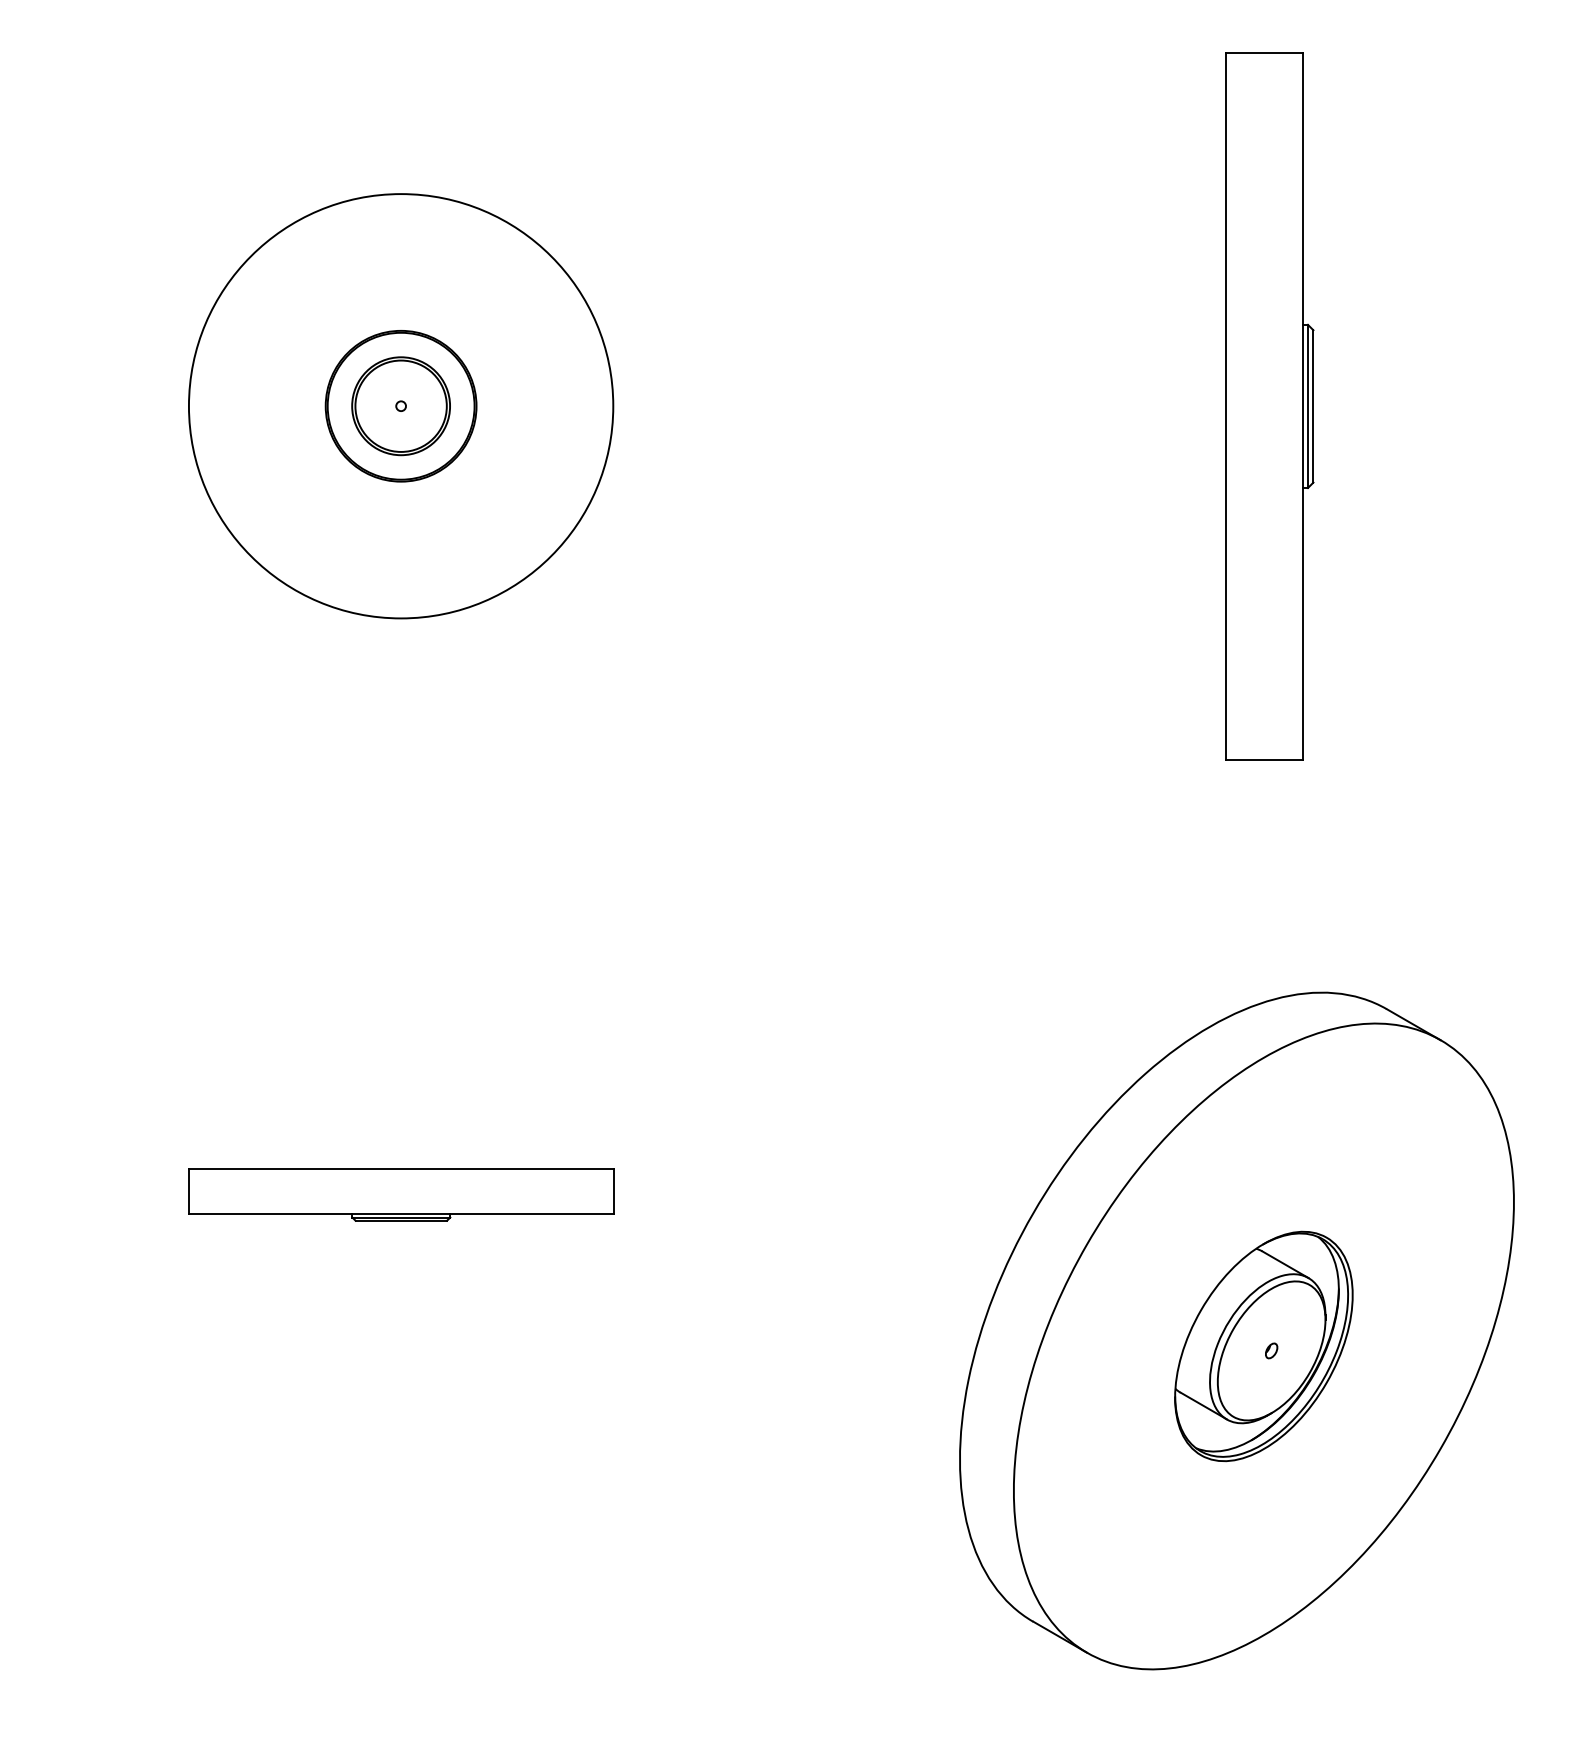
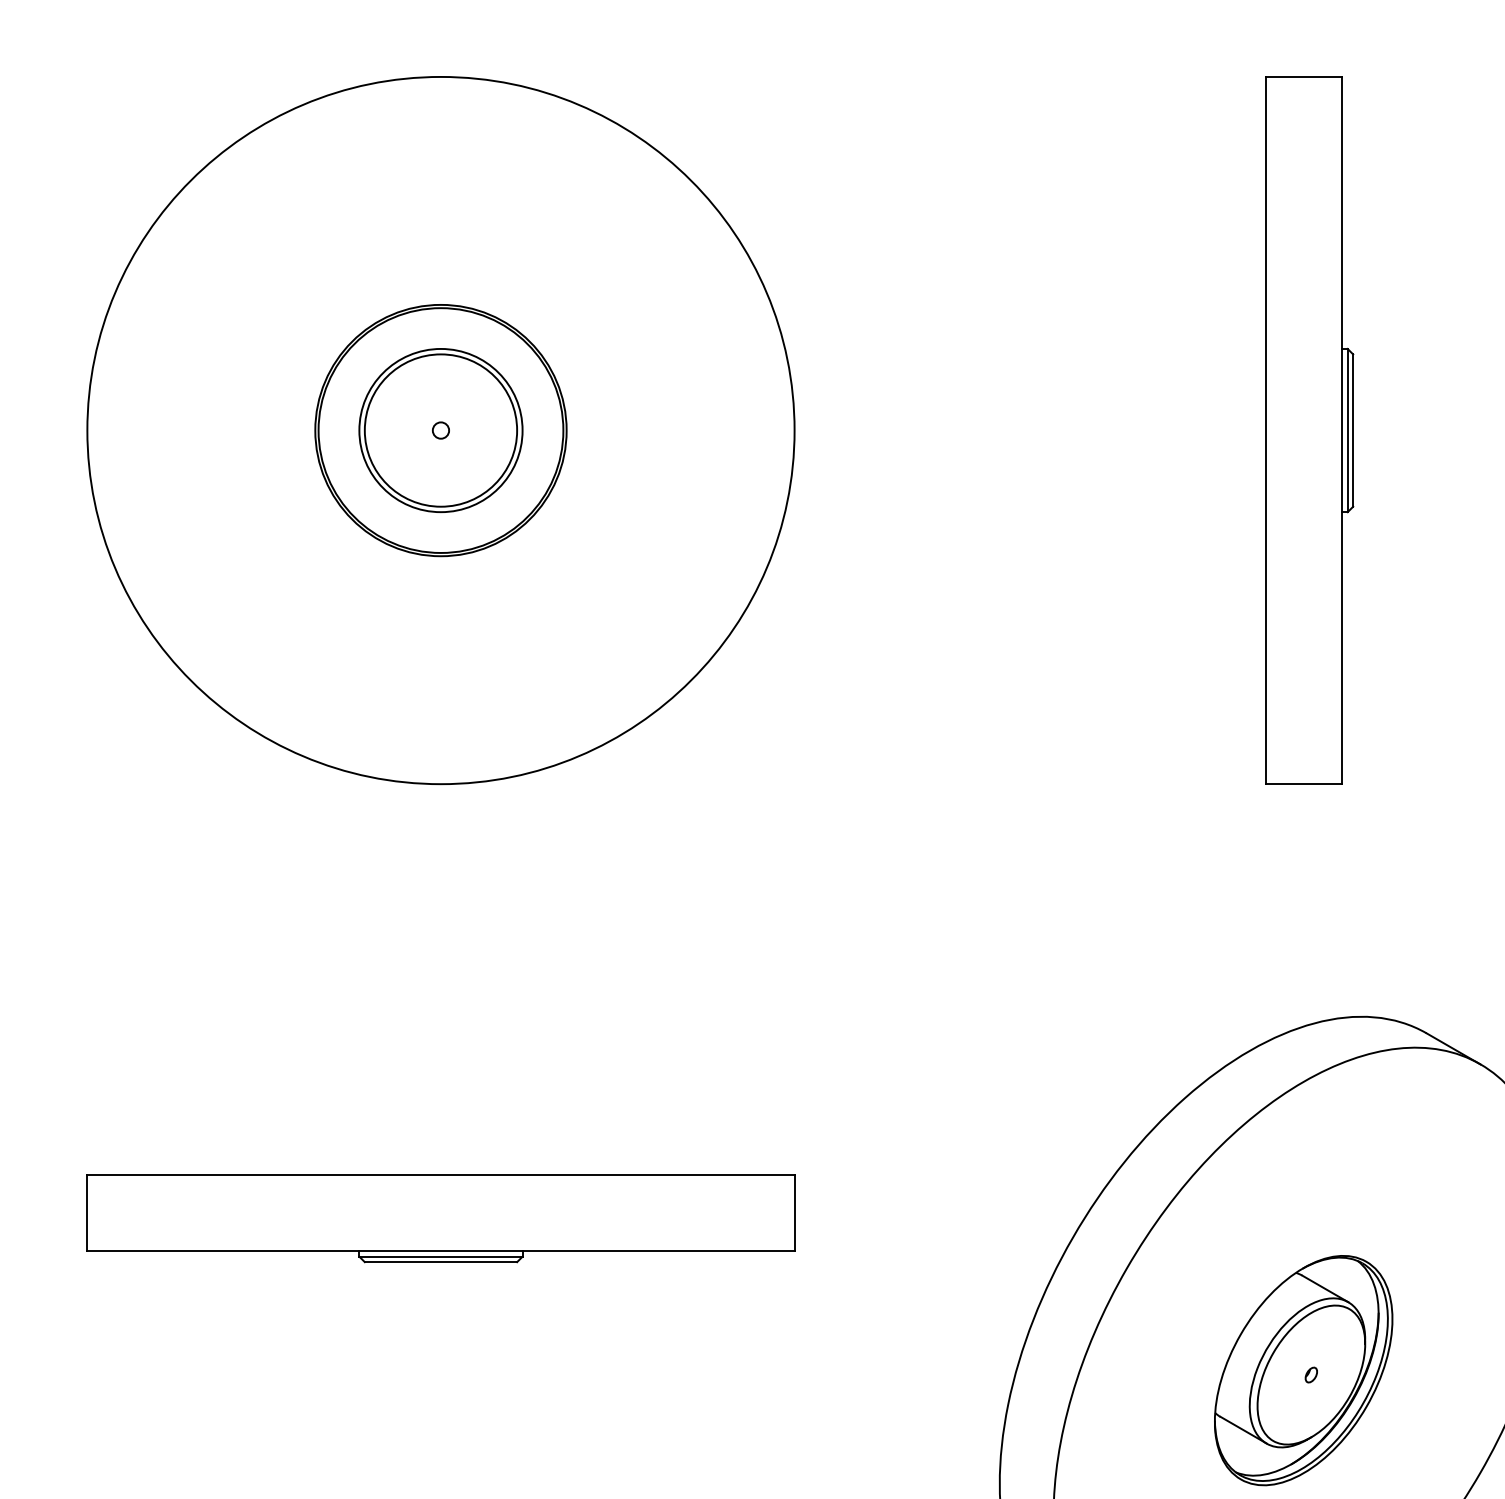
part: (400, 405) -> (440, 429), size x1.67
part: (401, 1194) -> (441, 1218), size x1.67

